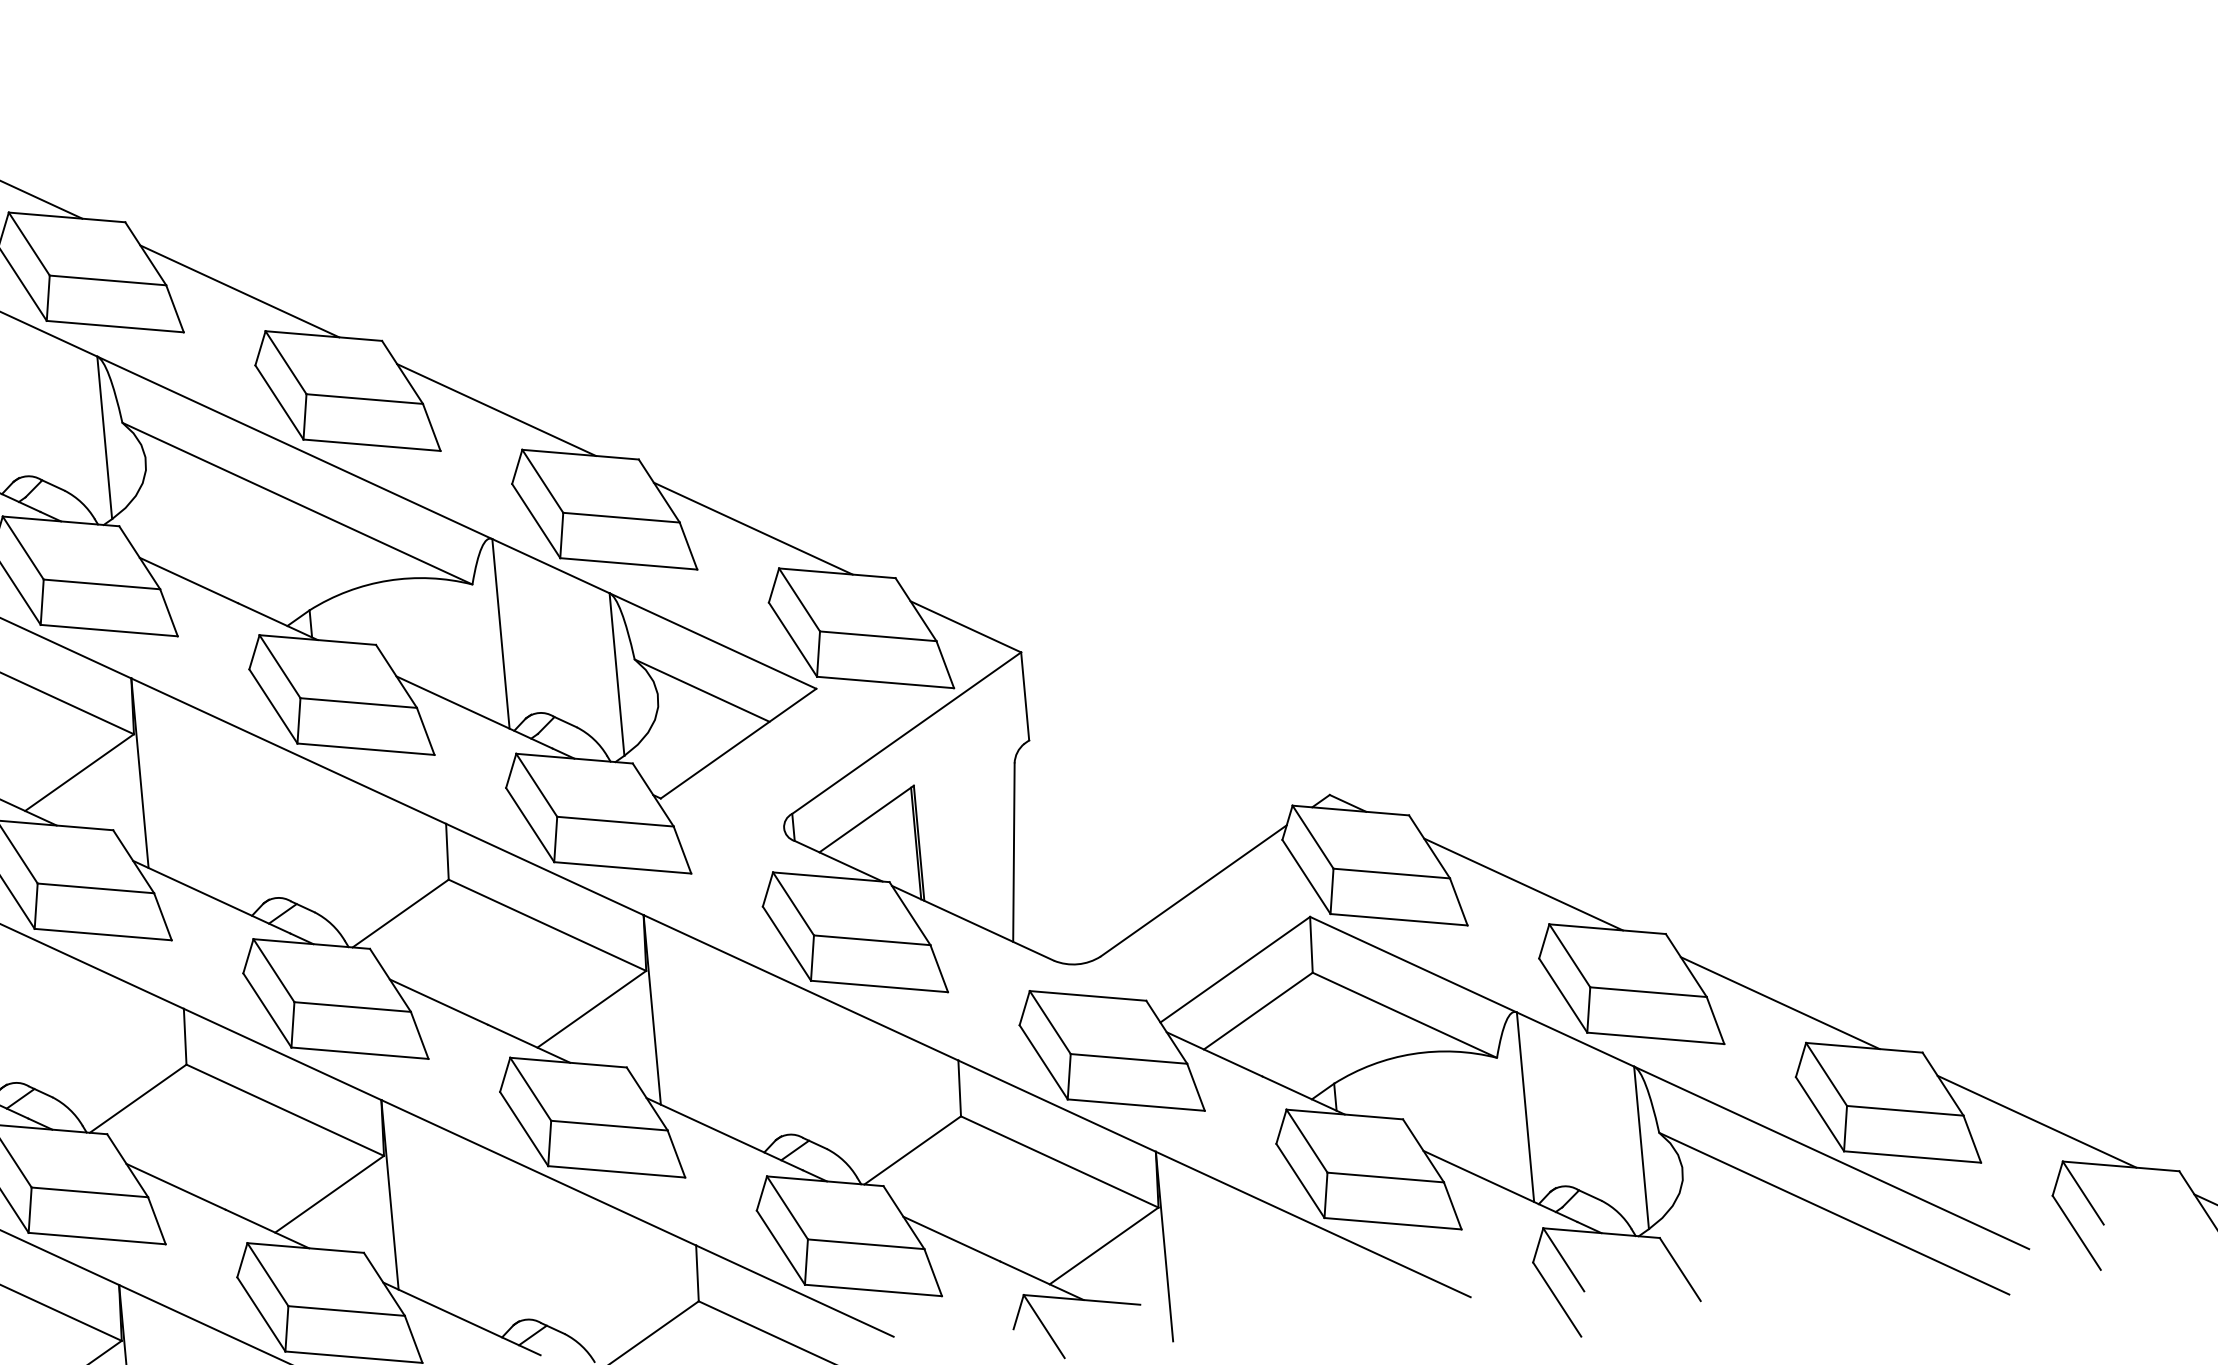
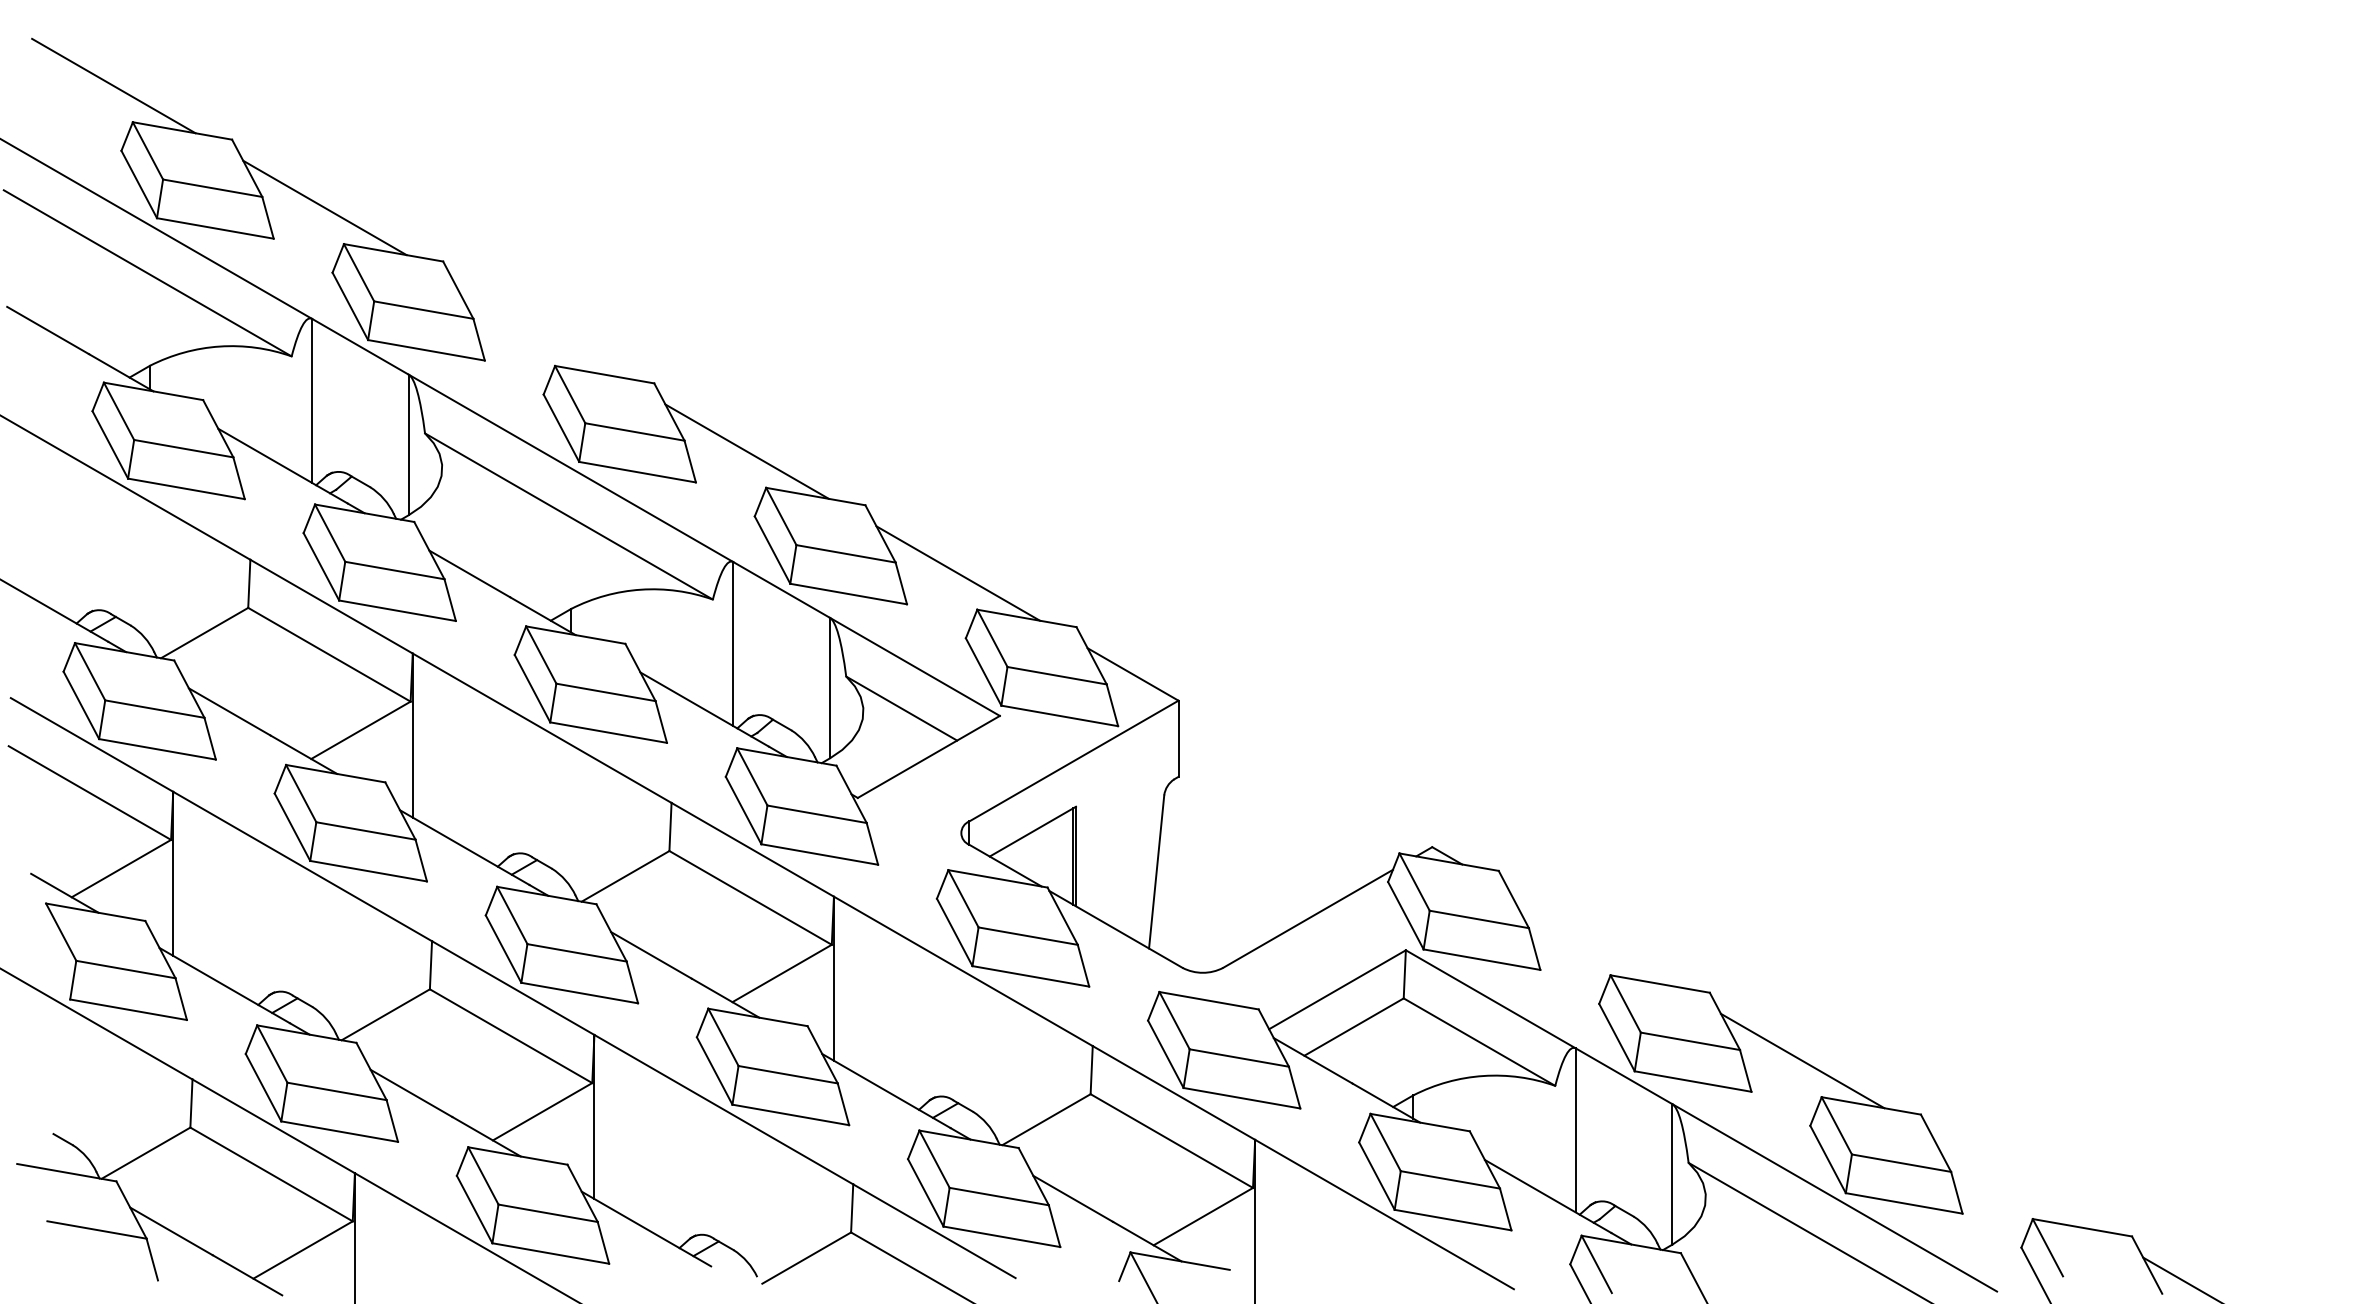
line: (239, 291) -> (535, 329), removed
line: (1523, 883) -> (1591, 938), removed
line: (2036, 1121) -> (2013, 1182), removed

